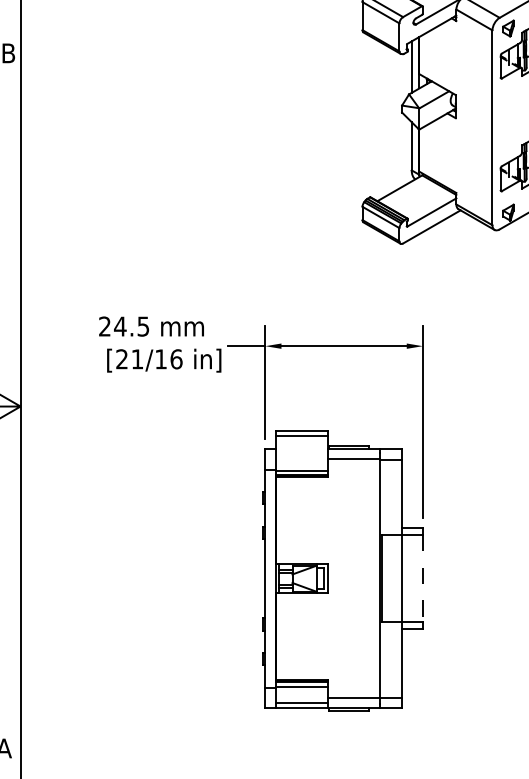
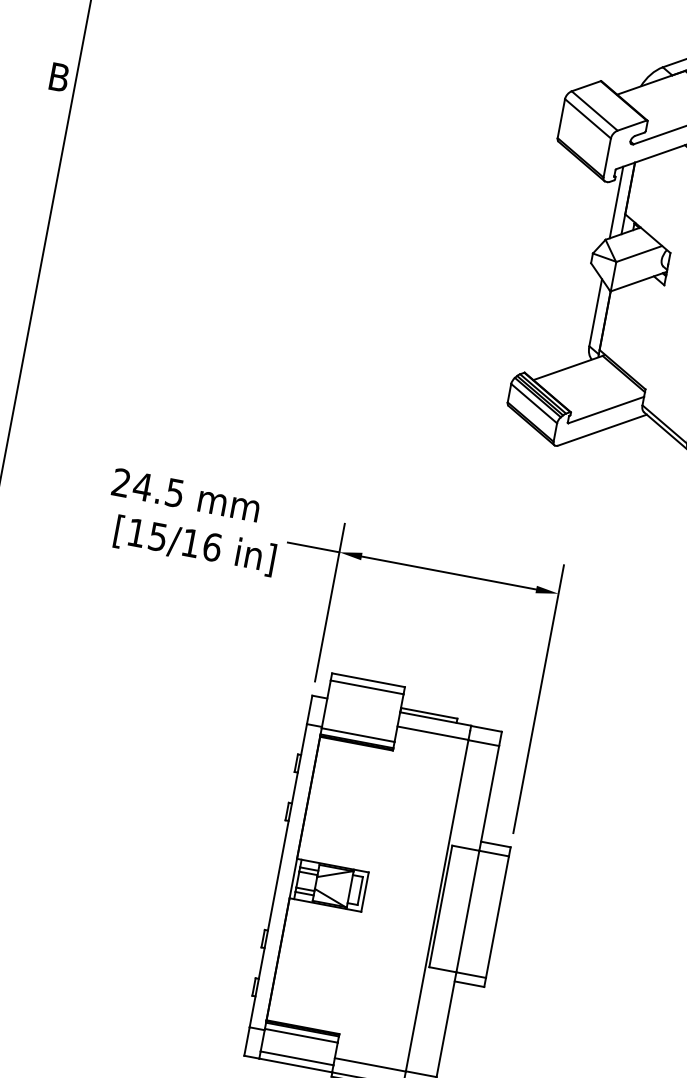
text: (129, 359) -> (146, 535), [21/16 -> [15/16
line: (422, 578) -> (497, 916), dashed -> solid

